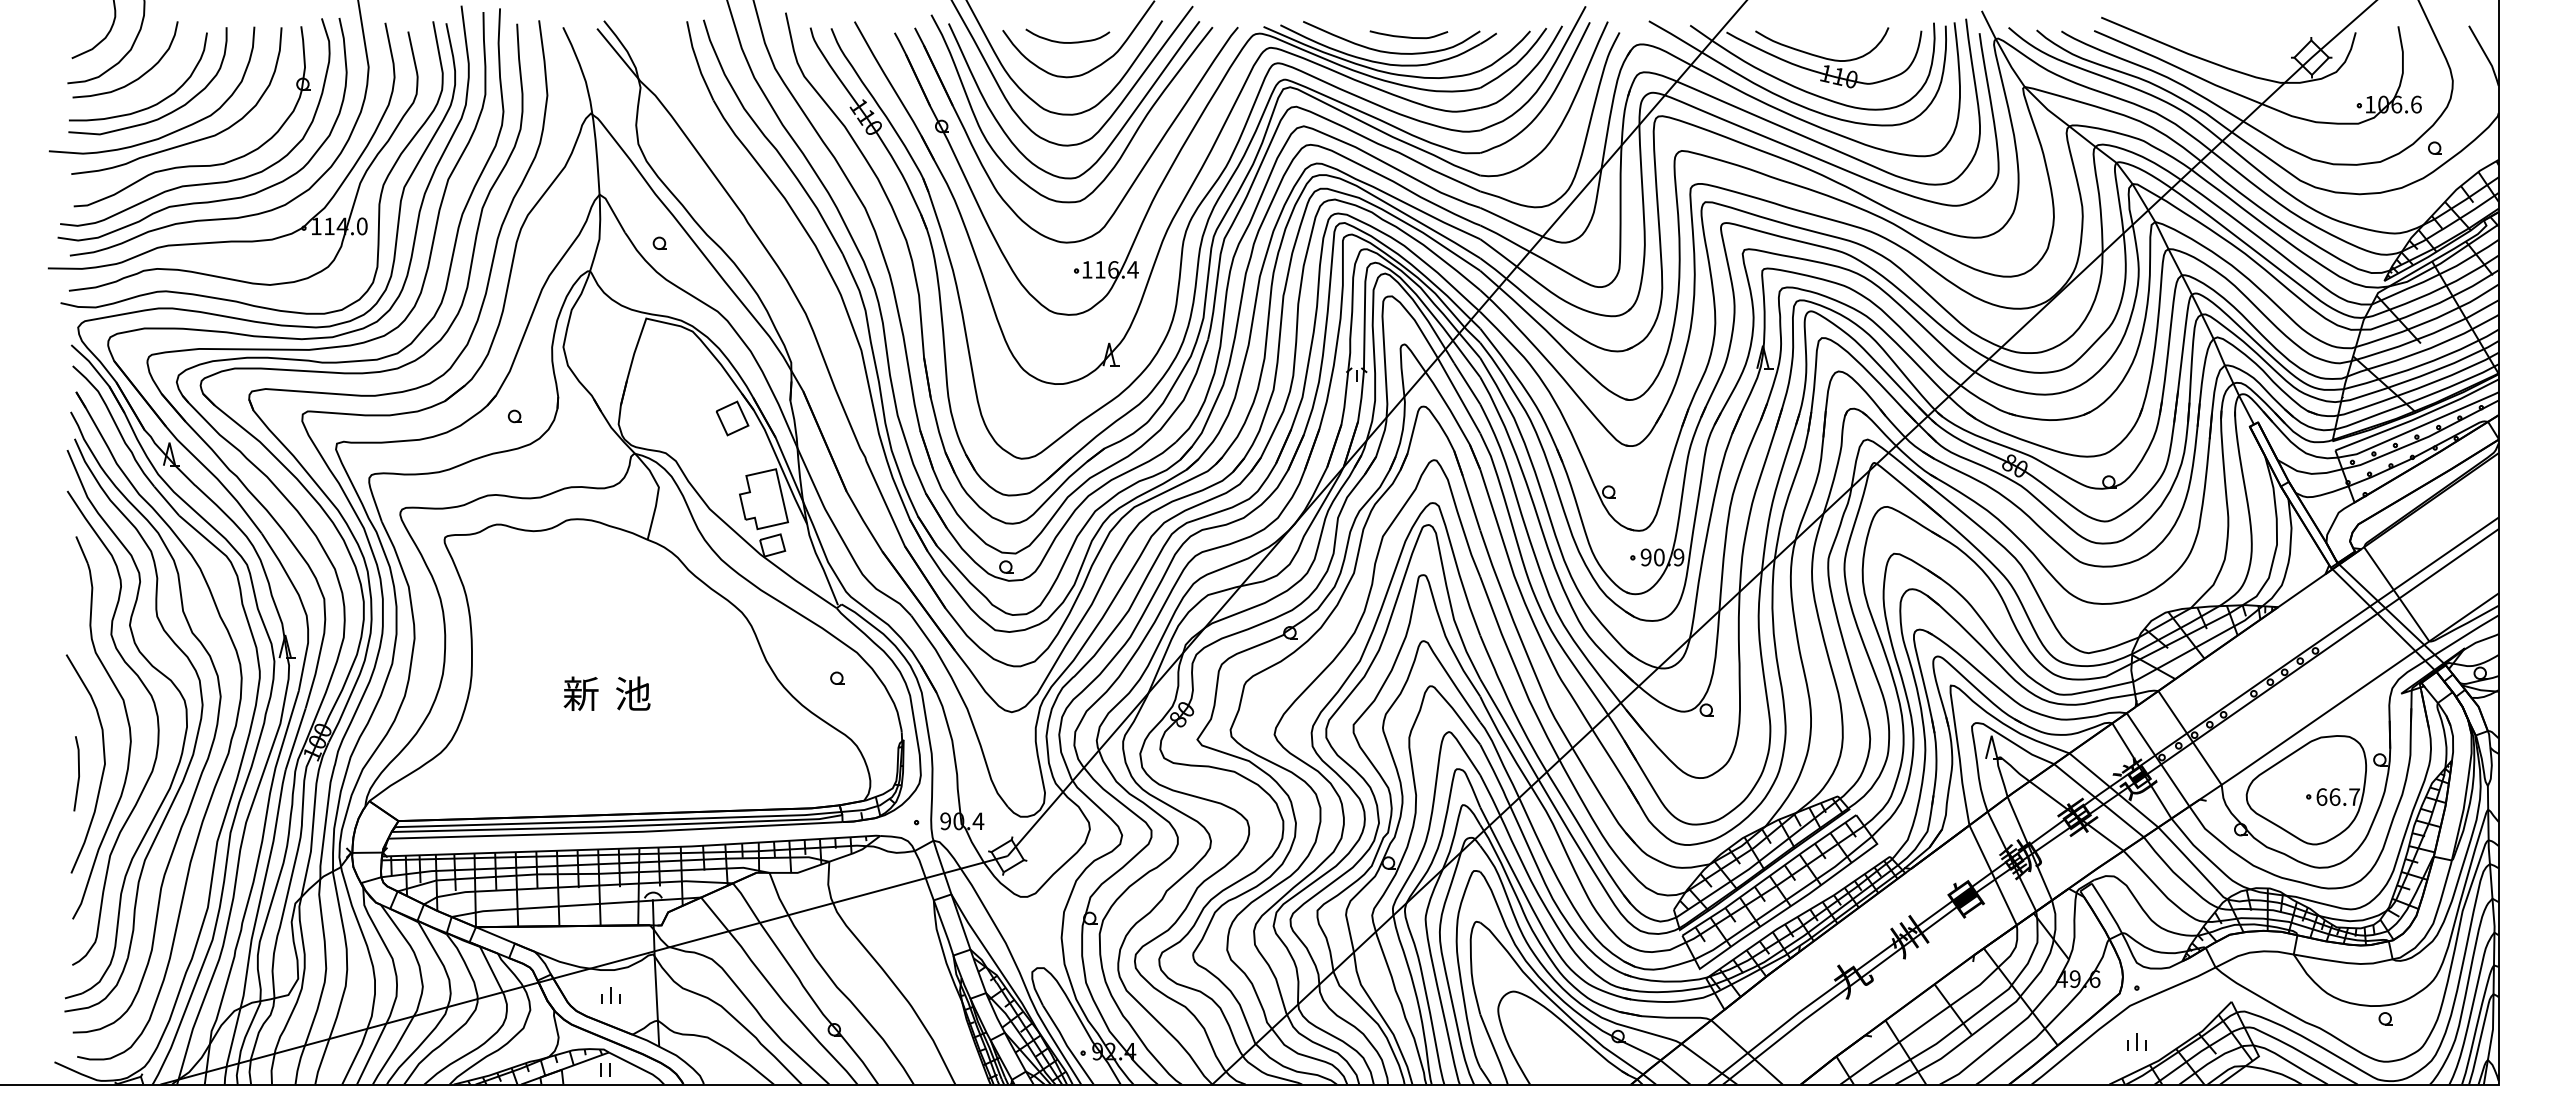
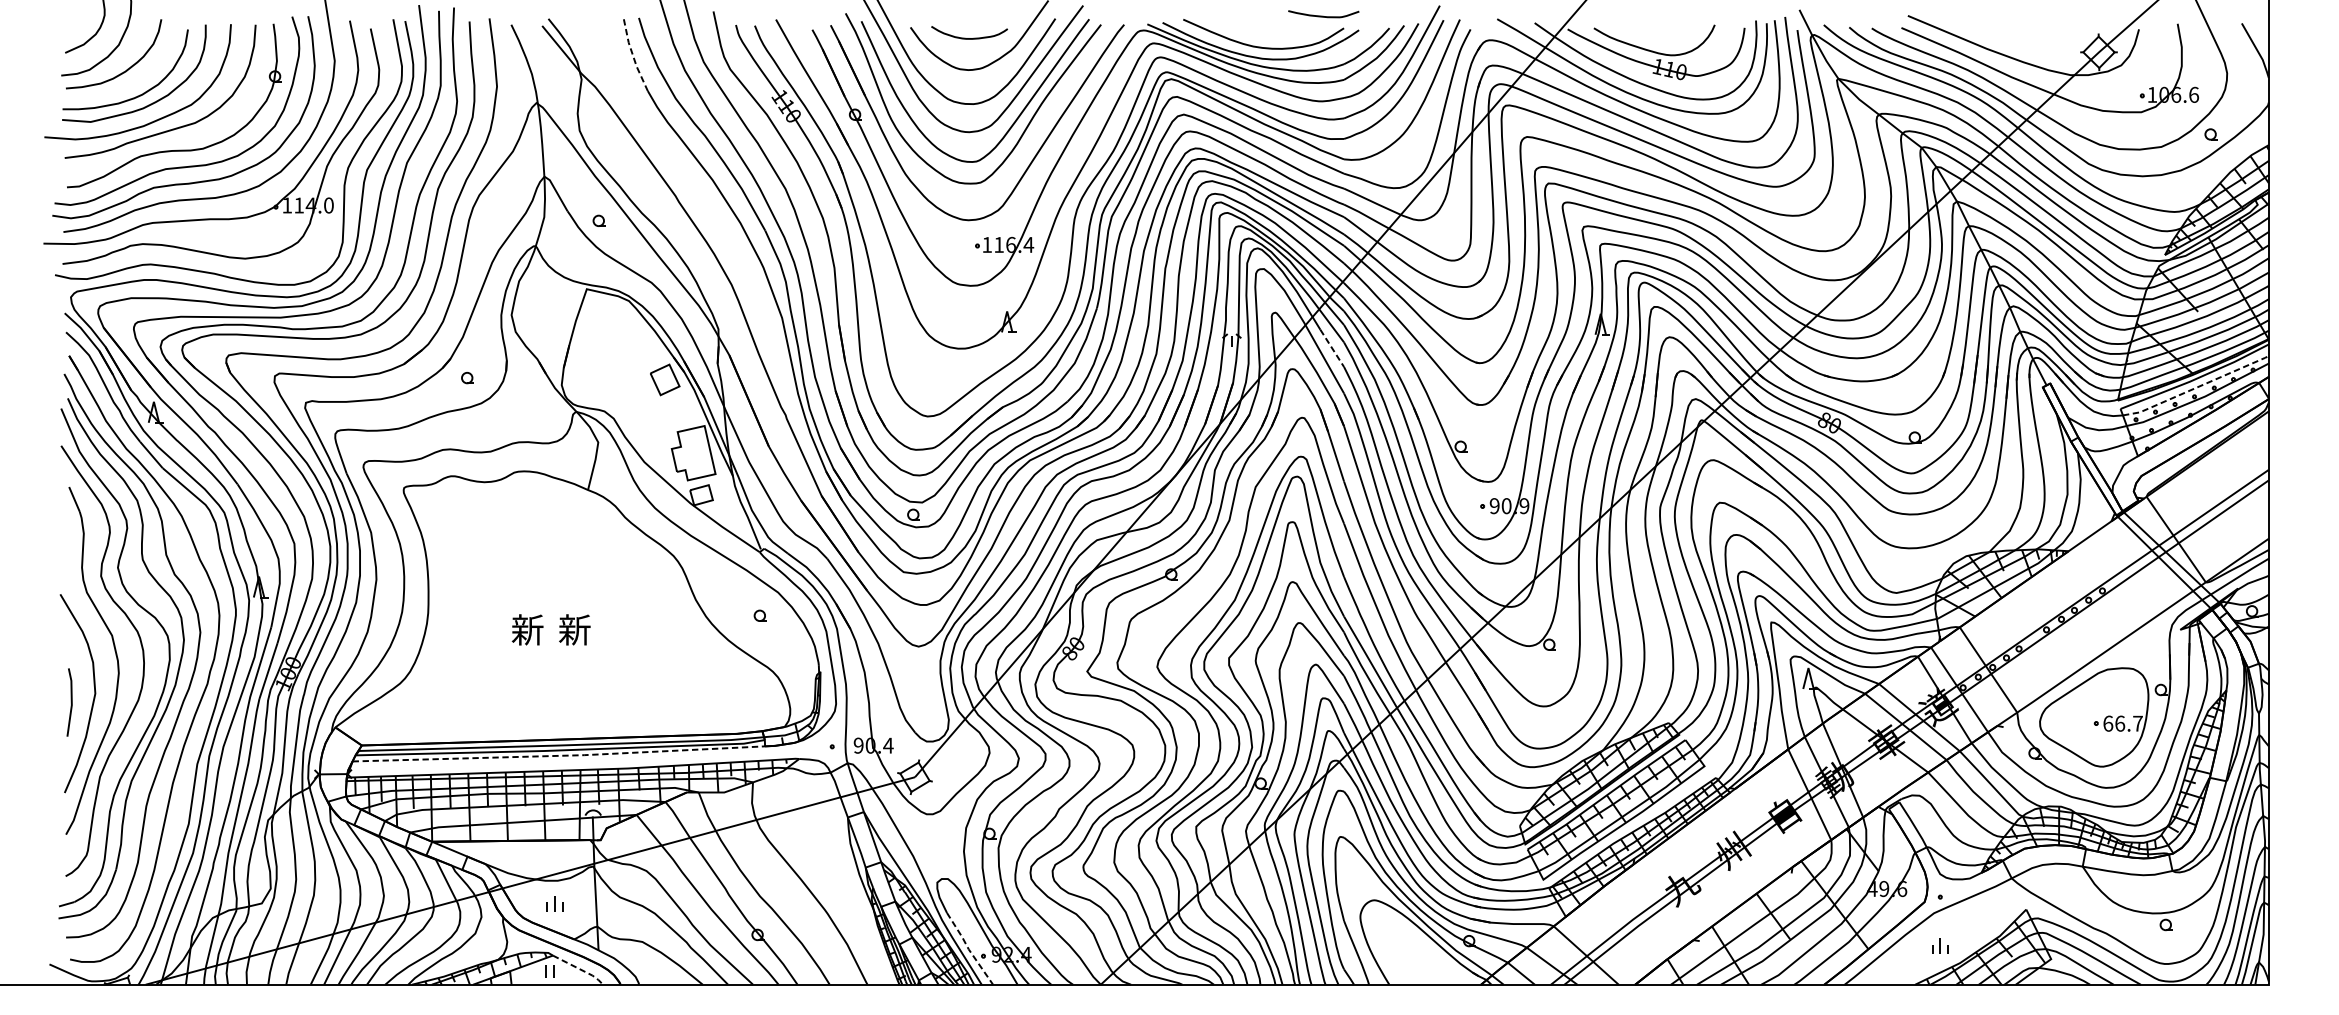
curve: (1408, 36) -> (1323, 15), moved
line: (697, 62) -> (633, 56), solid -> dashed
line: (1467, 384) -> (1332, 349), solid -> dashed
line: (2419, 426) -> (2196, 387), solid -> dashed
text: (632, 693) -> (574, 629), 池 -> 新
line: (616, 832) -> (559, 755), solid -> dashed
line: (1067, 1045) -> (969, 949), solid -> dashed
line: (638, 1067) -> (579, 969), solid -> dashed

